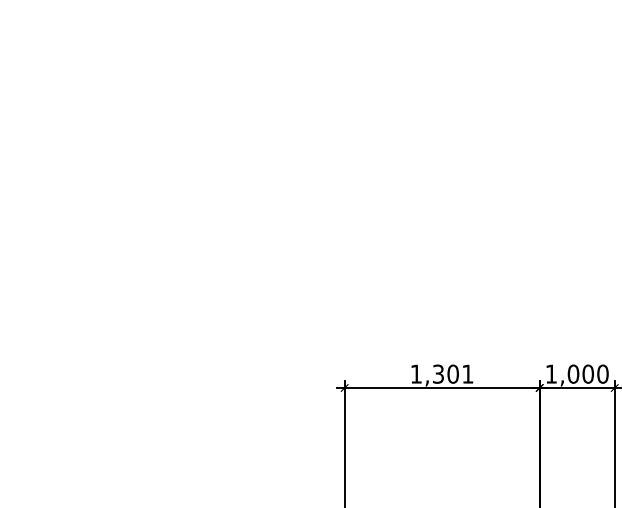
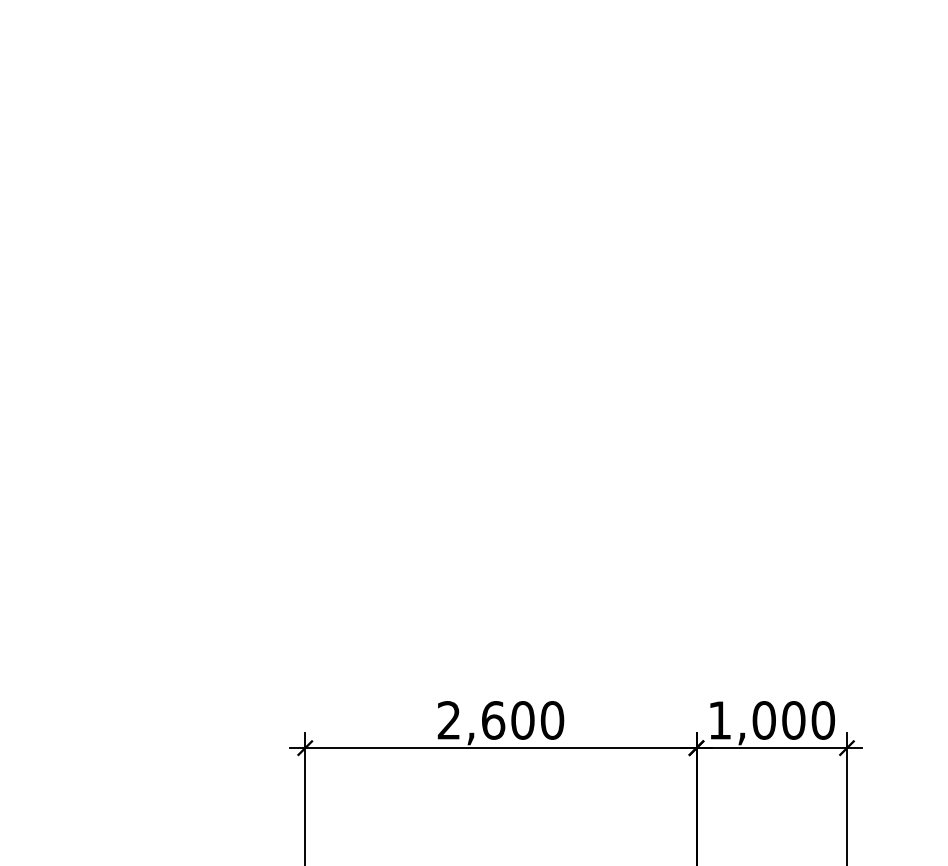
text: (441, 373) -> (499, 719), 1,301 -> 2,600

